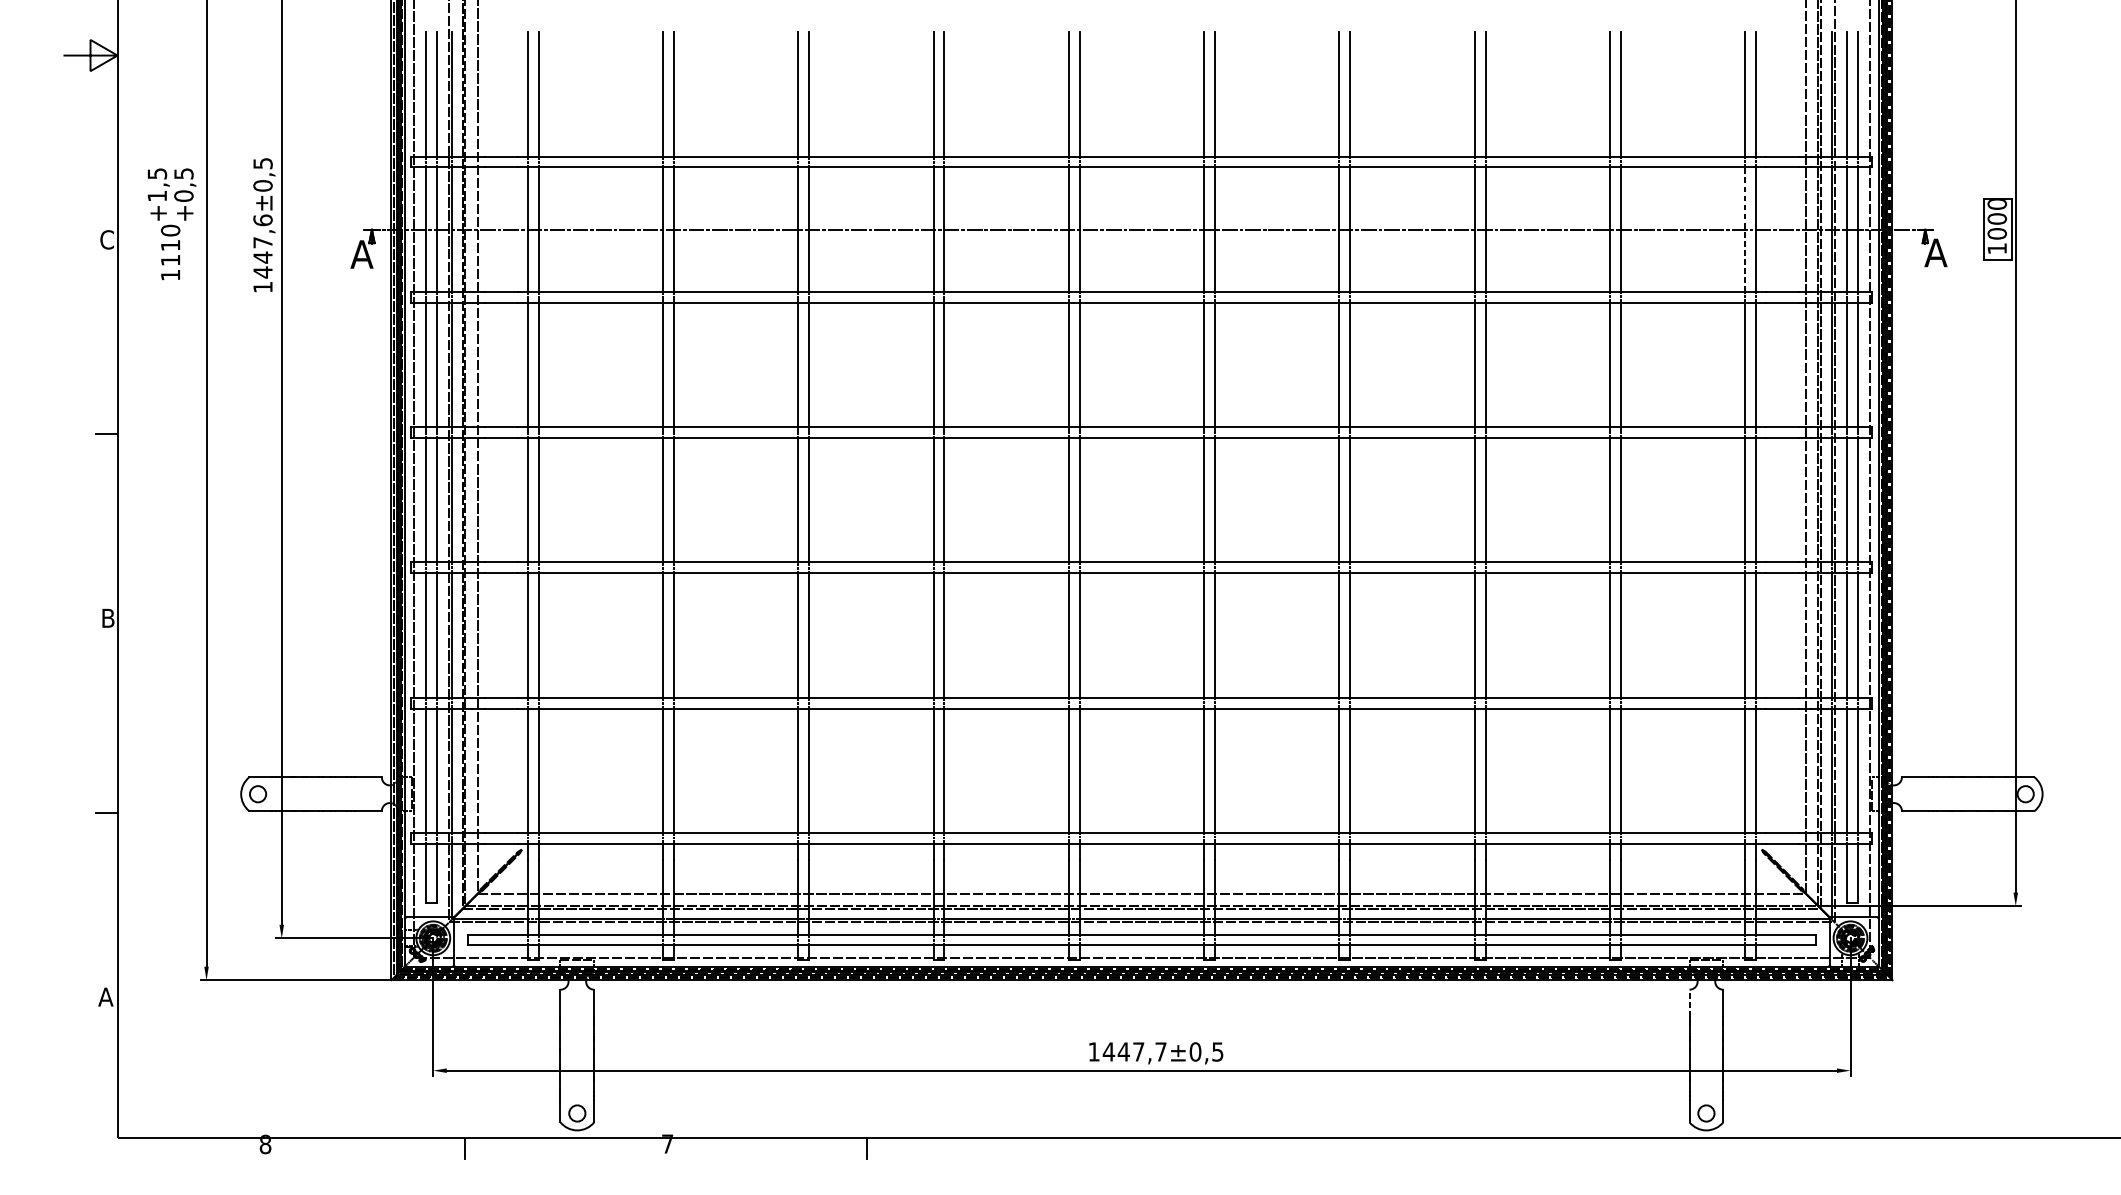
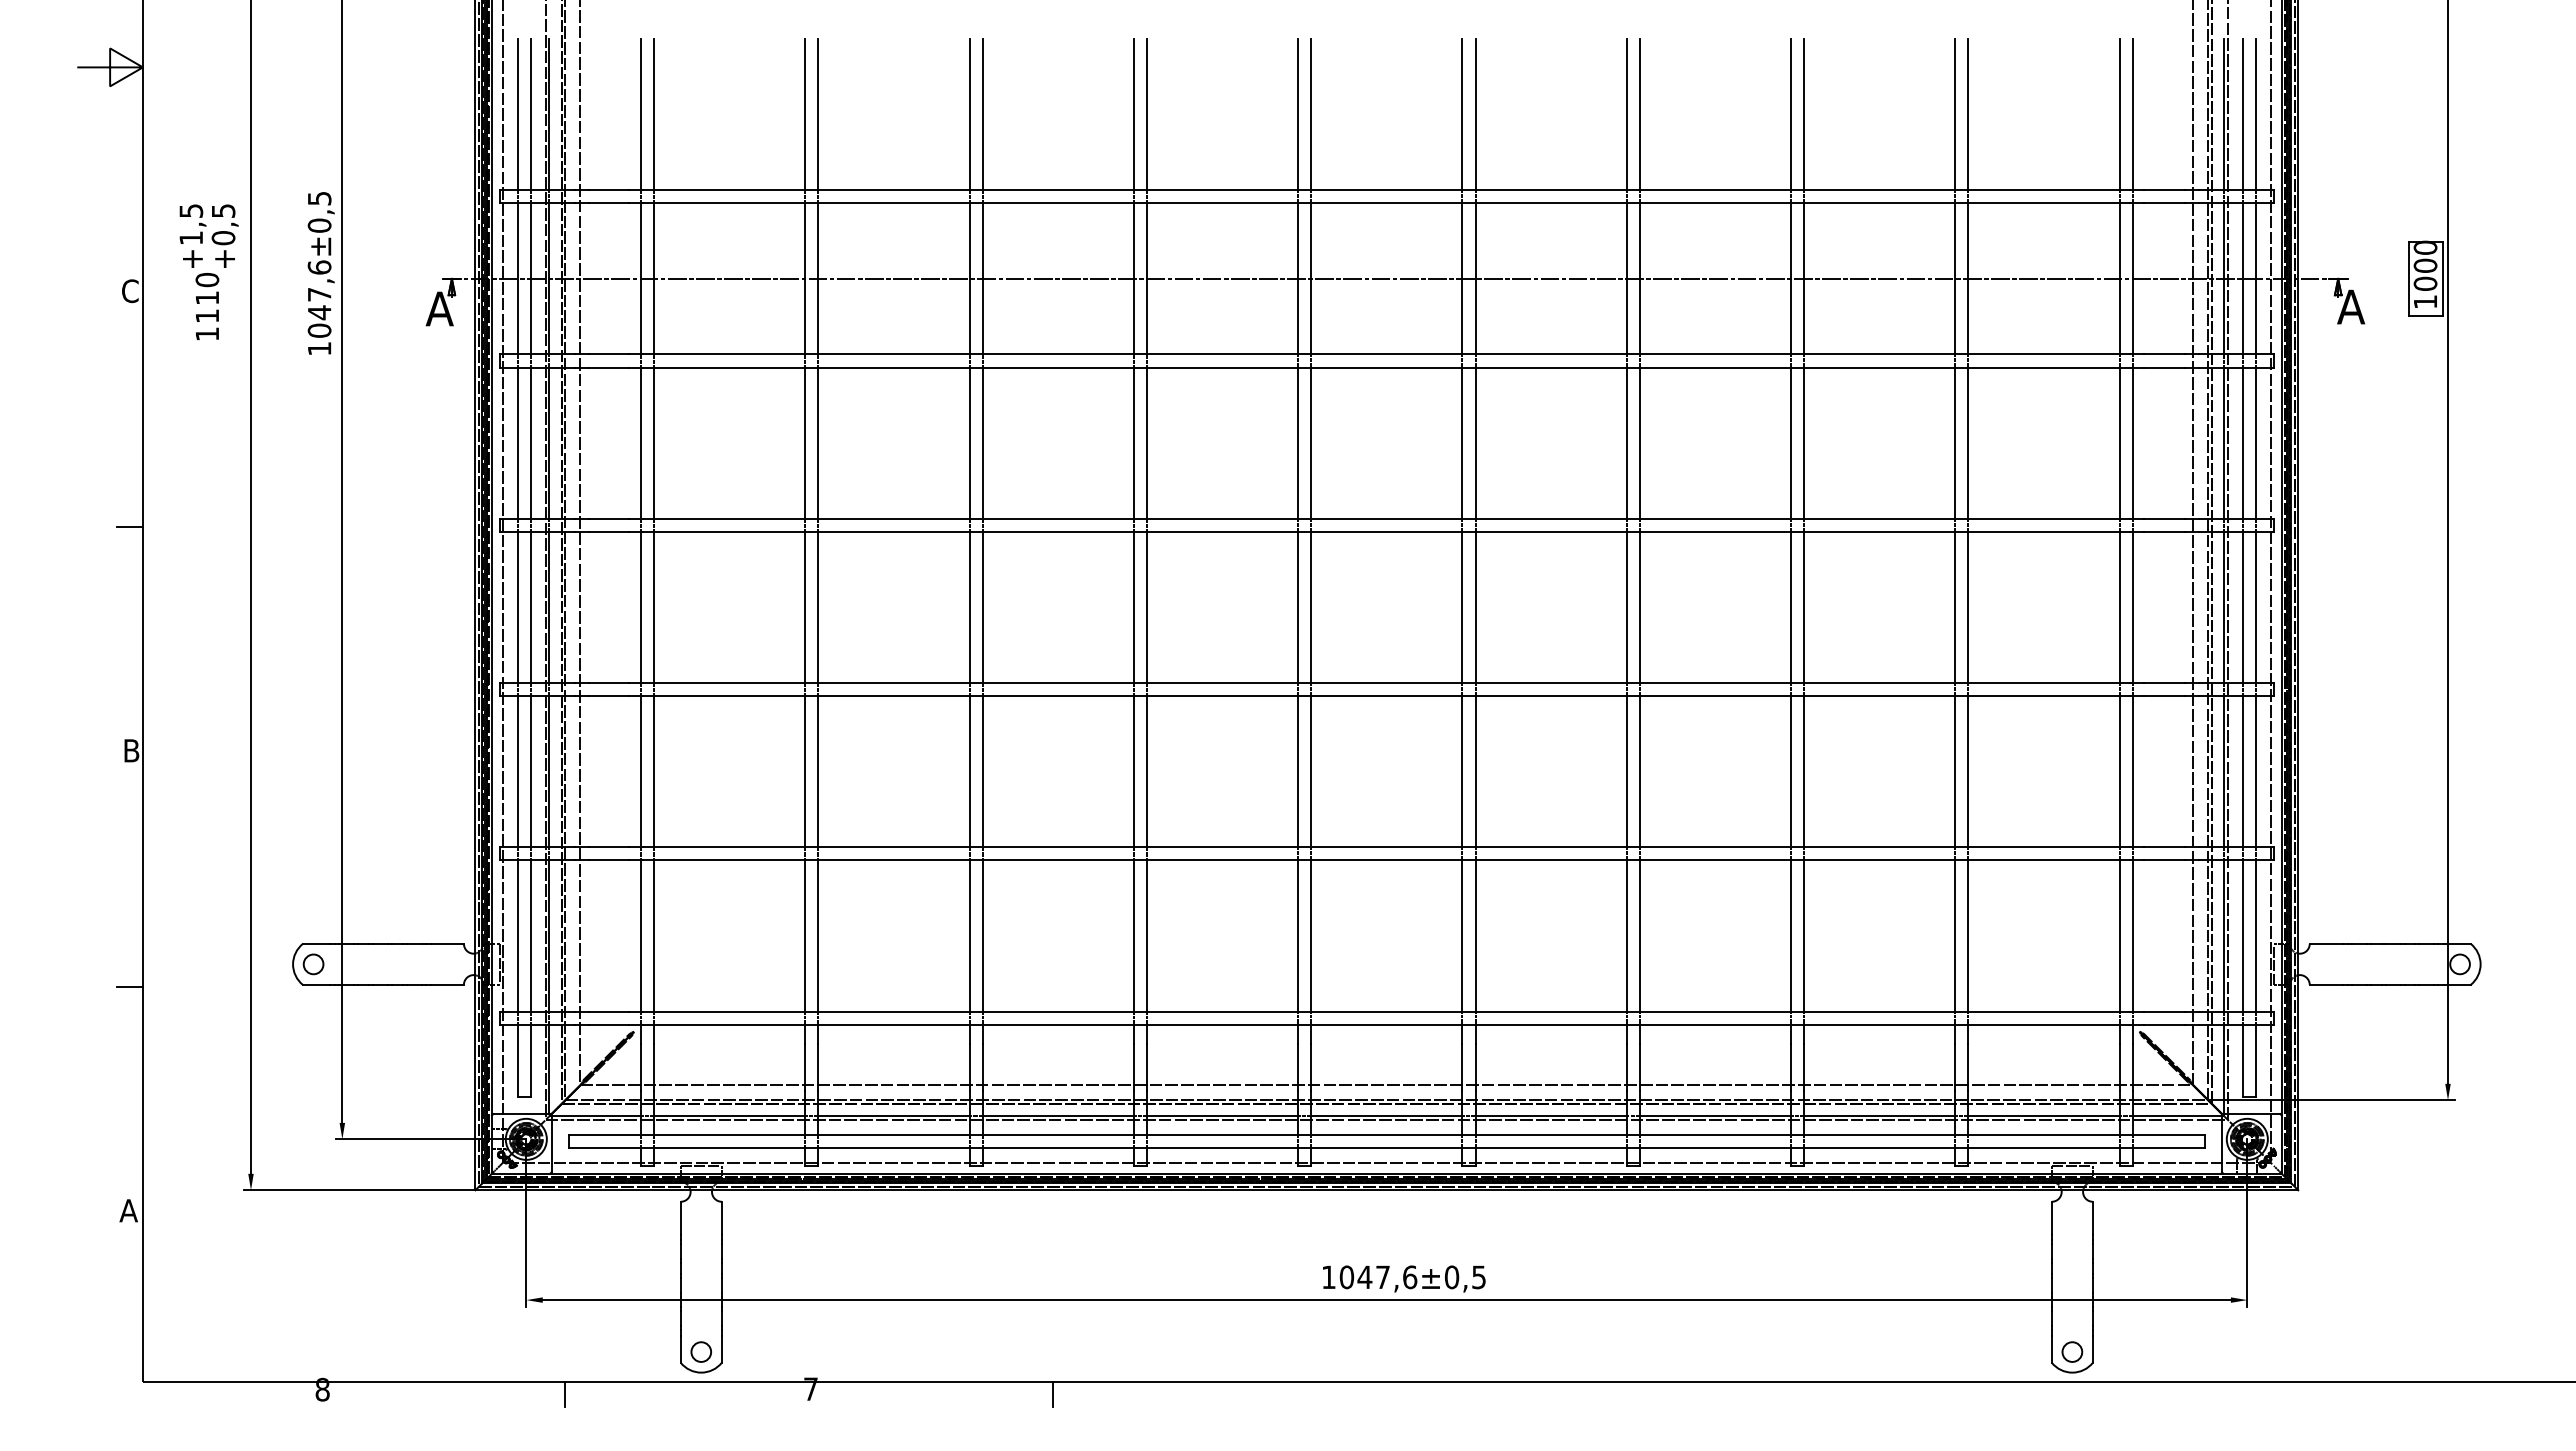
line: (1745, 229) -> (2119, 278), dashed -> solid
text: (262, 272) -> (319, 330), 1447,6 -> 1047,6
line: (1689, 1002) -> (2051, 1217), dashed -> solid
text: (1135, 1052) -> (1378, 1277), 1447,7 -> 1047,6

